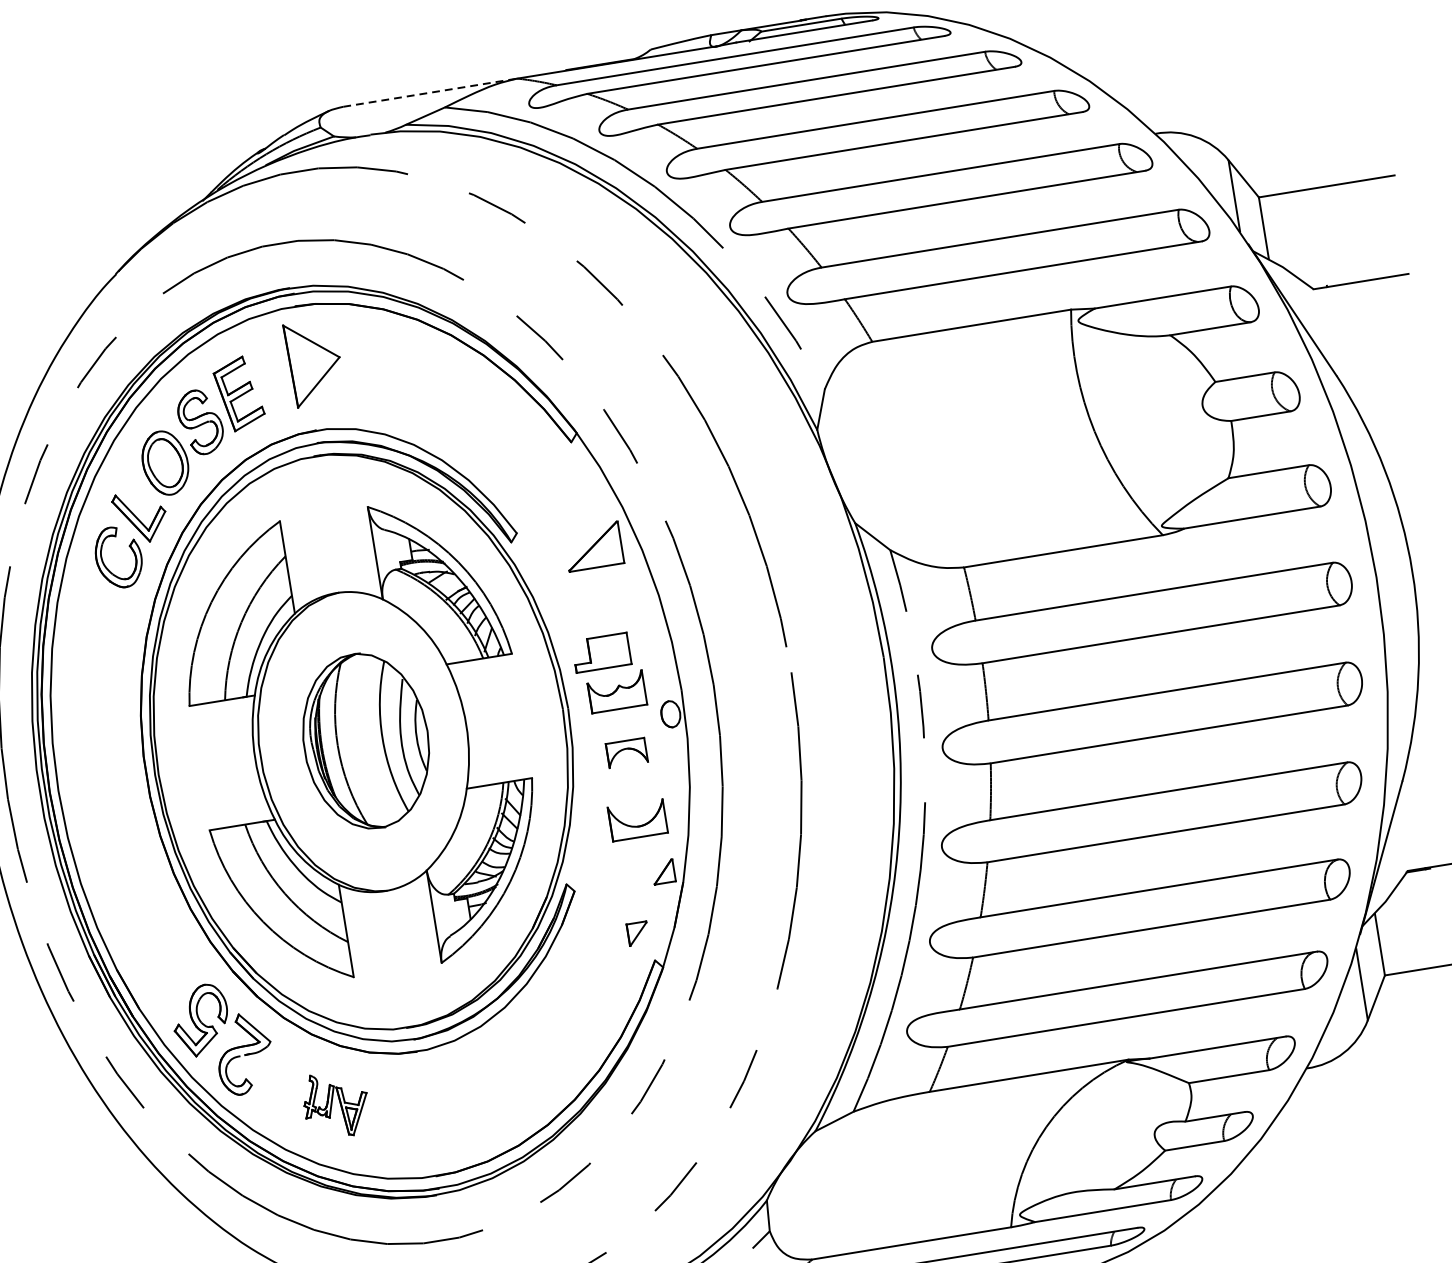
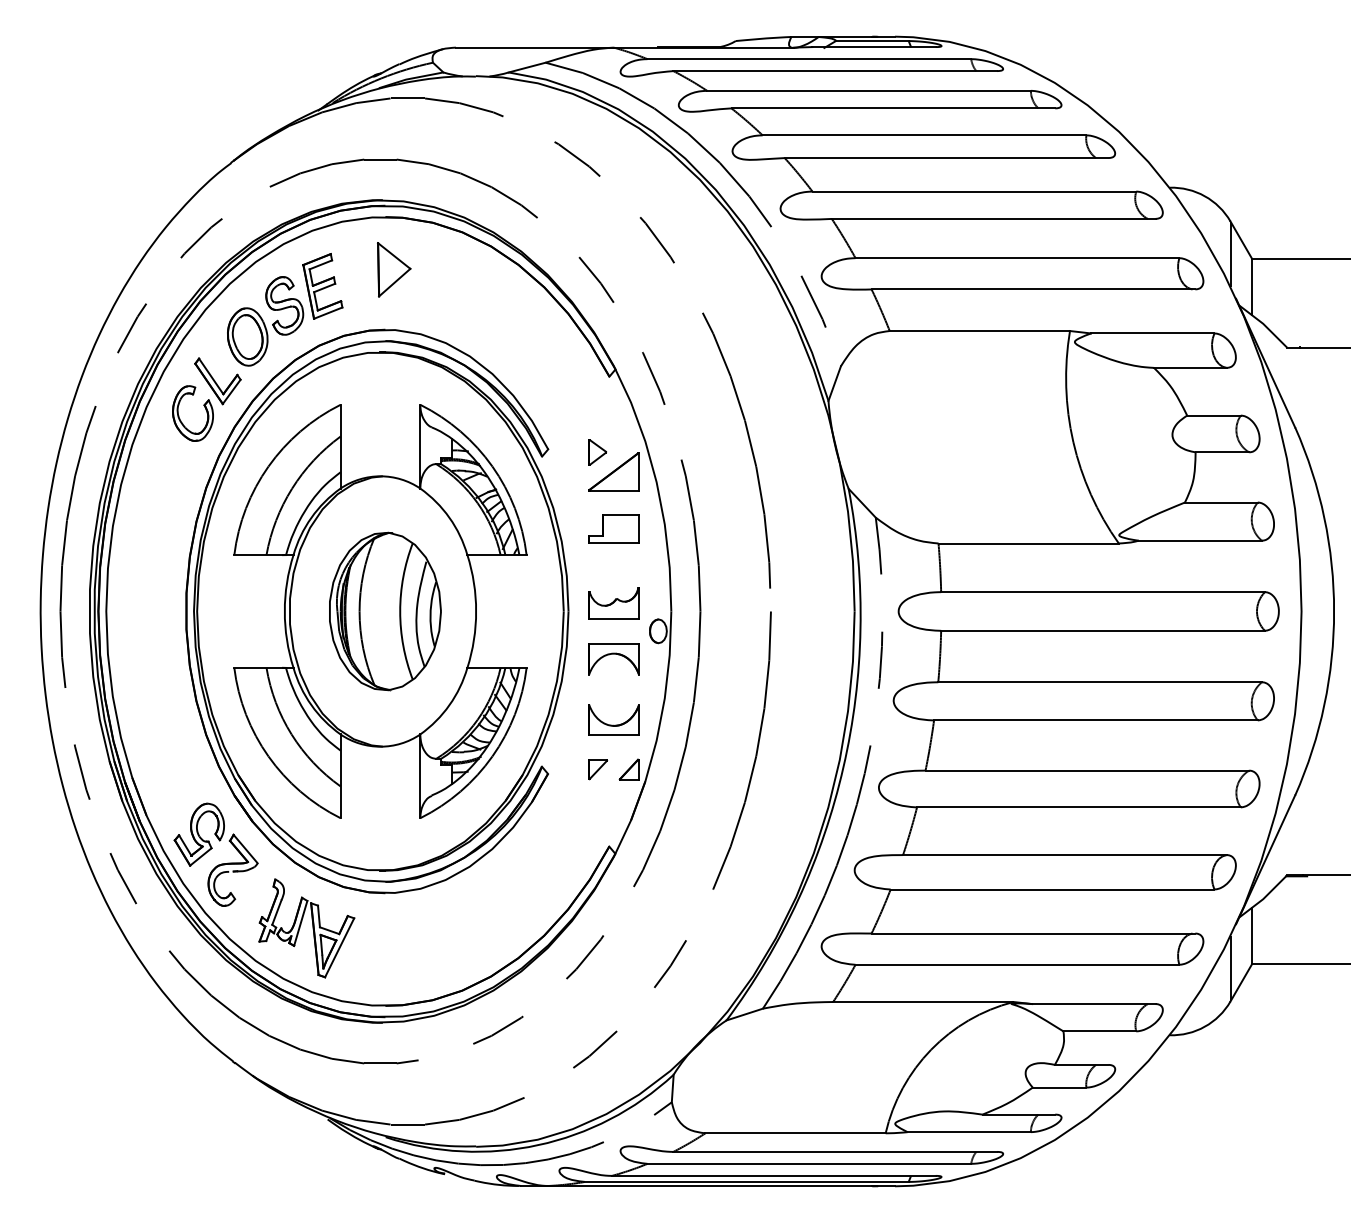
line: (429, 92) -> (534, 47), dashed -> solid
part: (315, 362) -> (394, 269), size x0.71
part: (571, 527) -> (597, 452), added
part: (600, 652) -> (613, 528), moved
part: (626, 753) -> (613, 659), size x1.43
part: (638, 933) -> (598, 769), moved
part: (335, 1104) -> (306, 928), size x1.67

